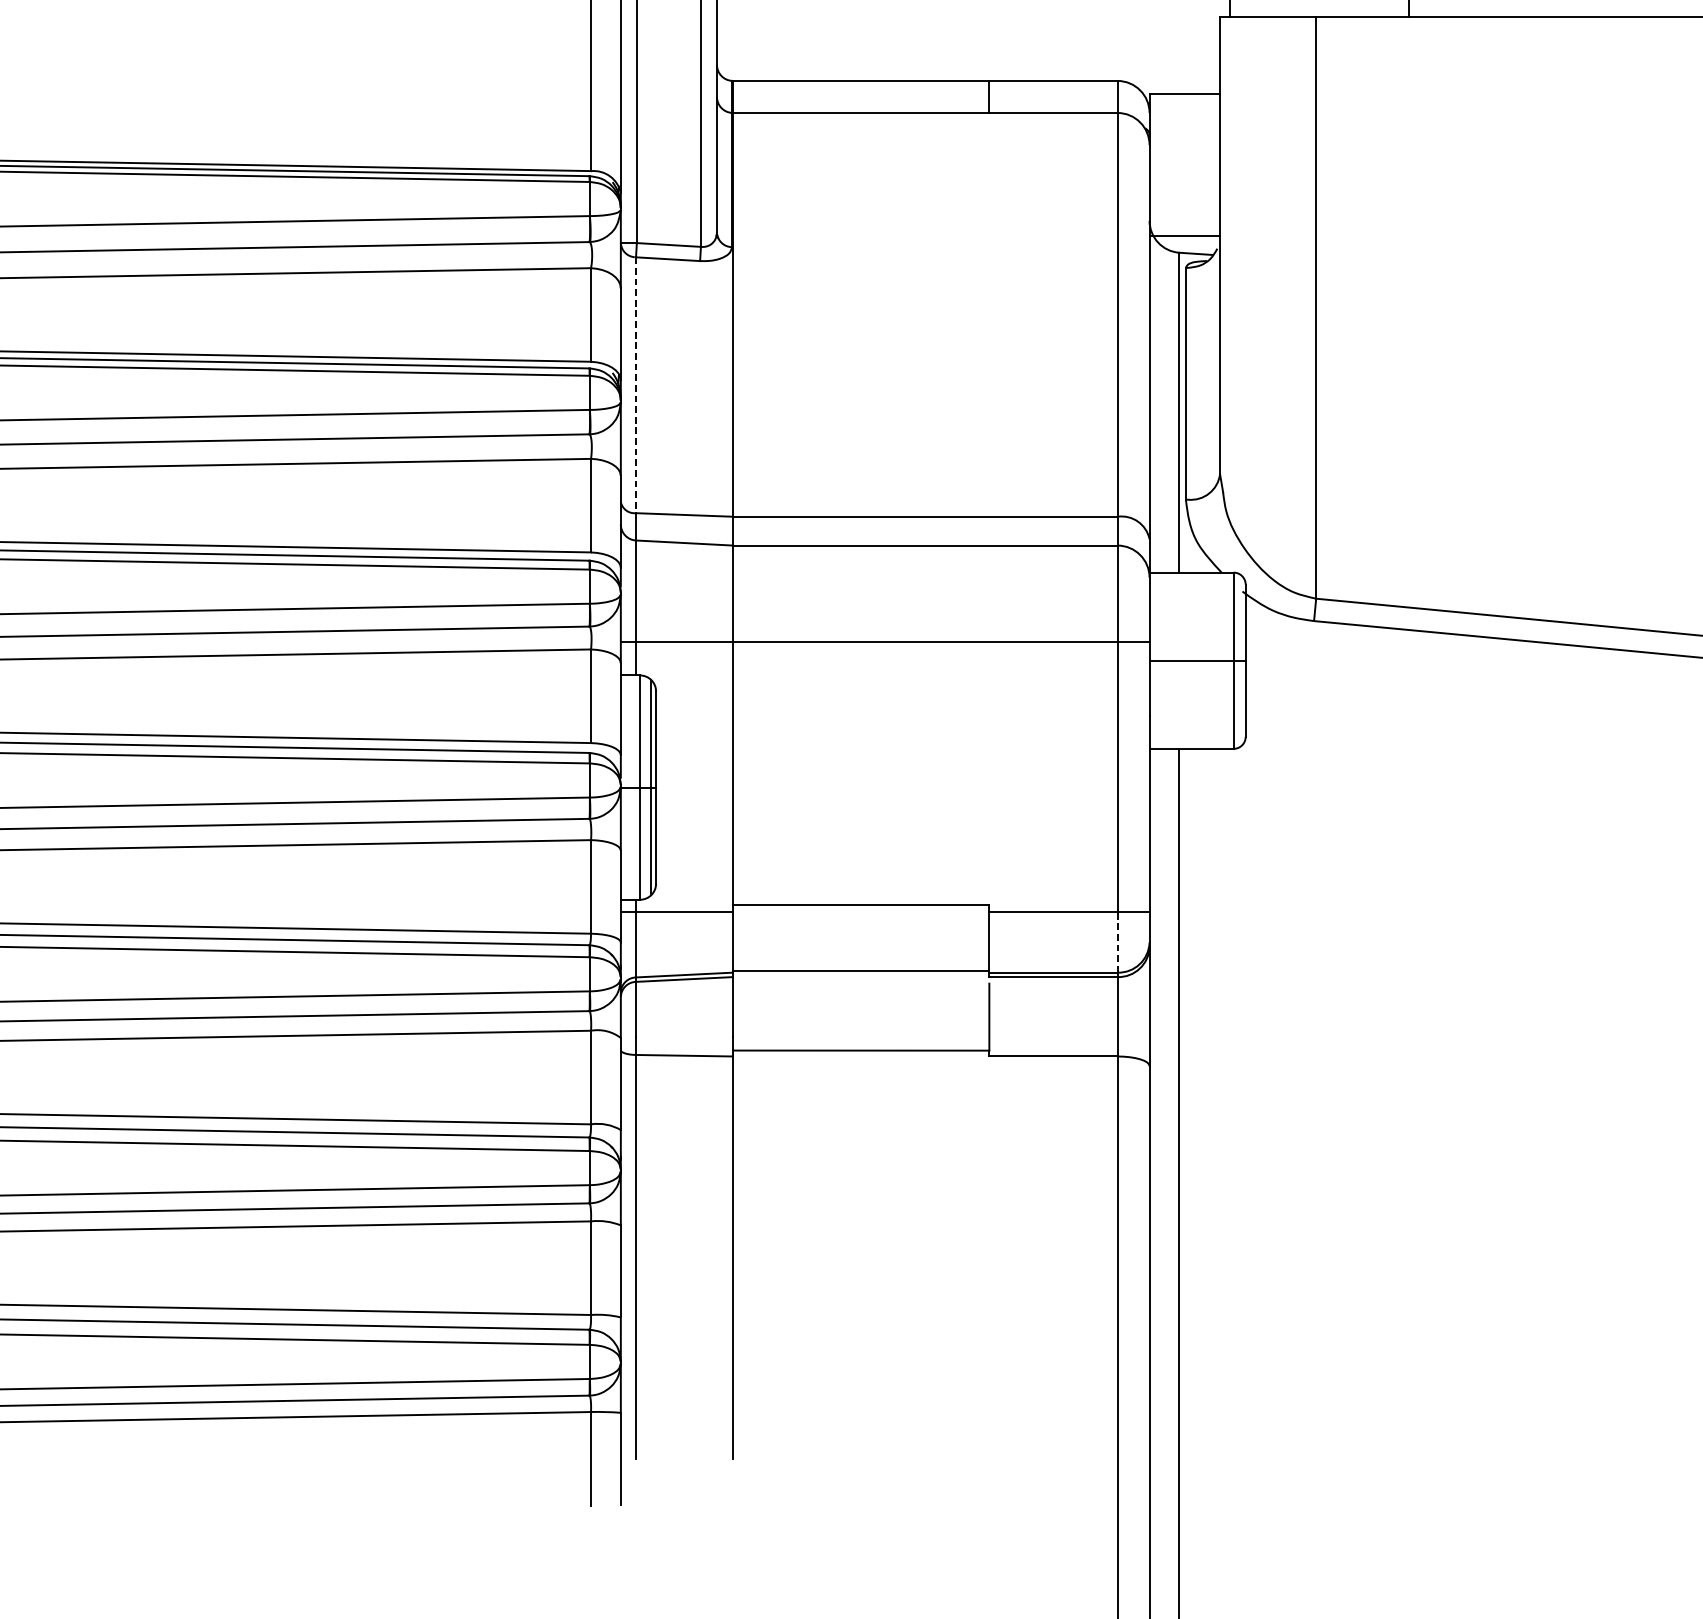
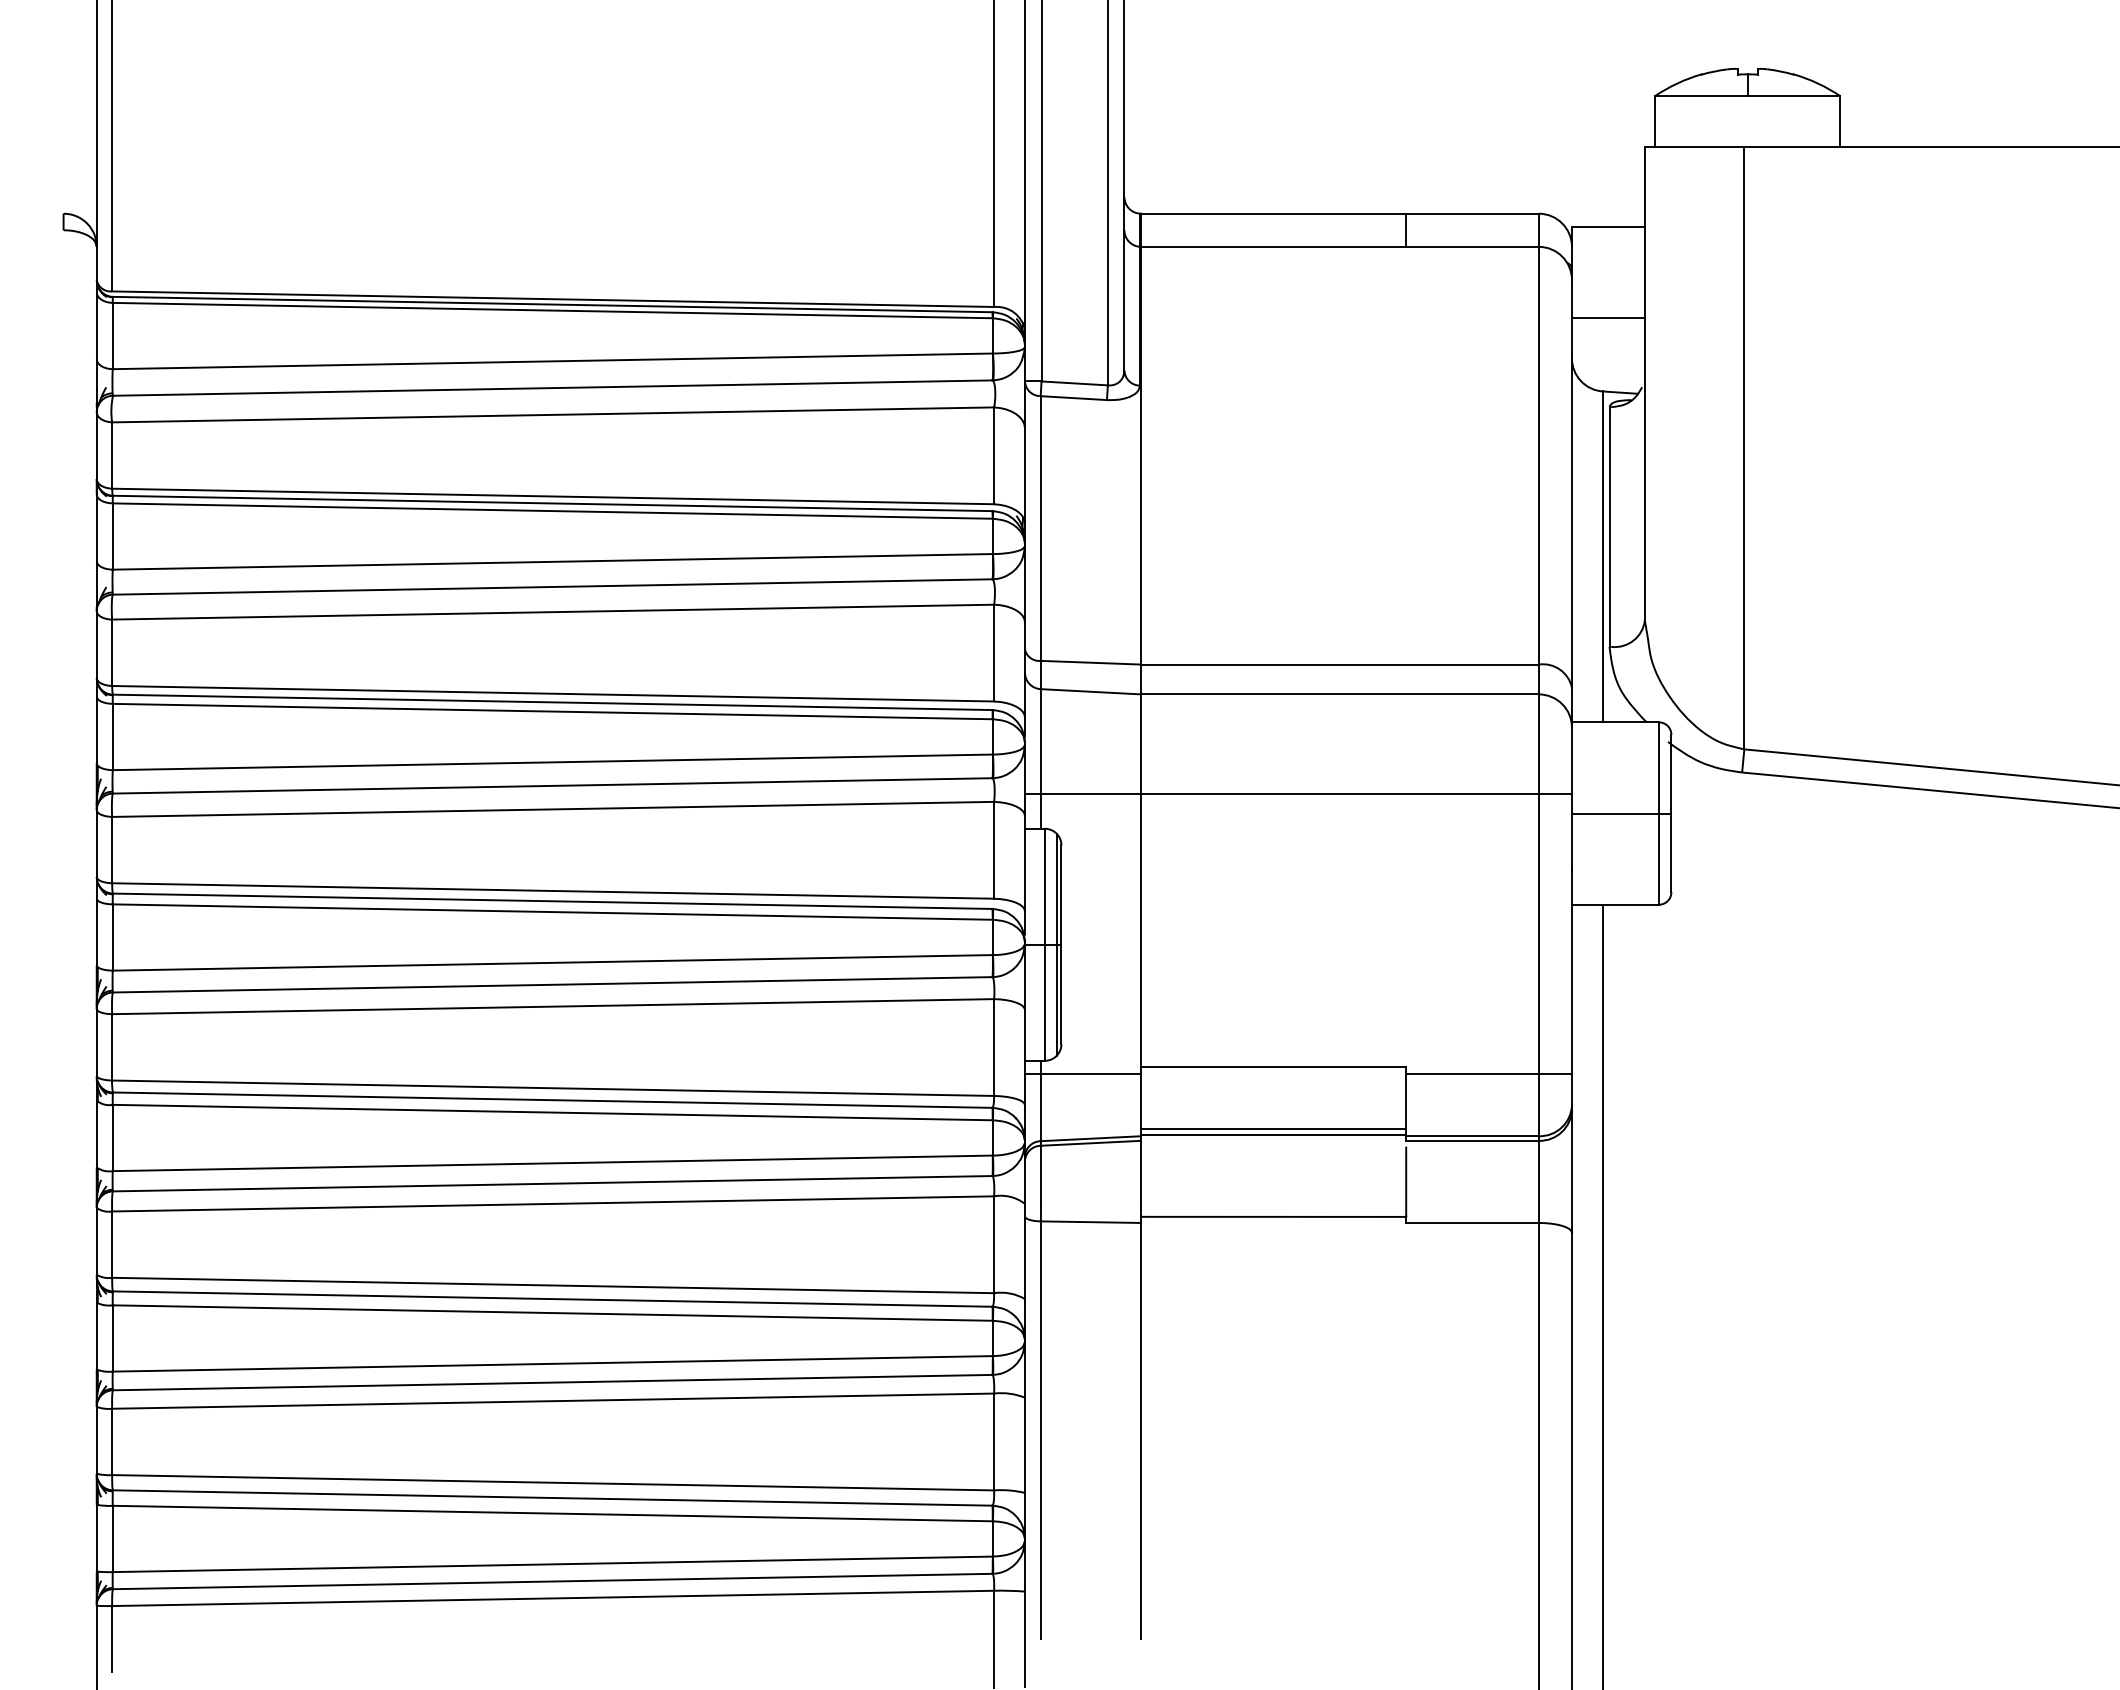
line: (1183, 235) -> (1607, 317), moved
line: (635, 386) -> (1040, 529), dashed -> solid
line: (1117, 941) -> (1538, 1104), dashed -> solid
line: (861, 965) -> (1273, 1128), added

